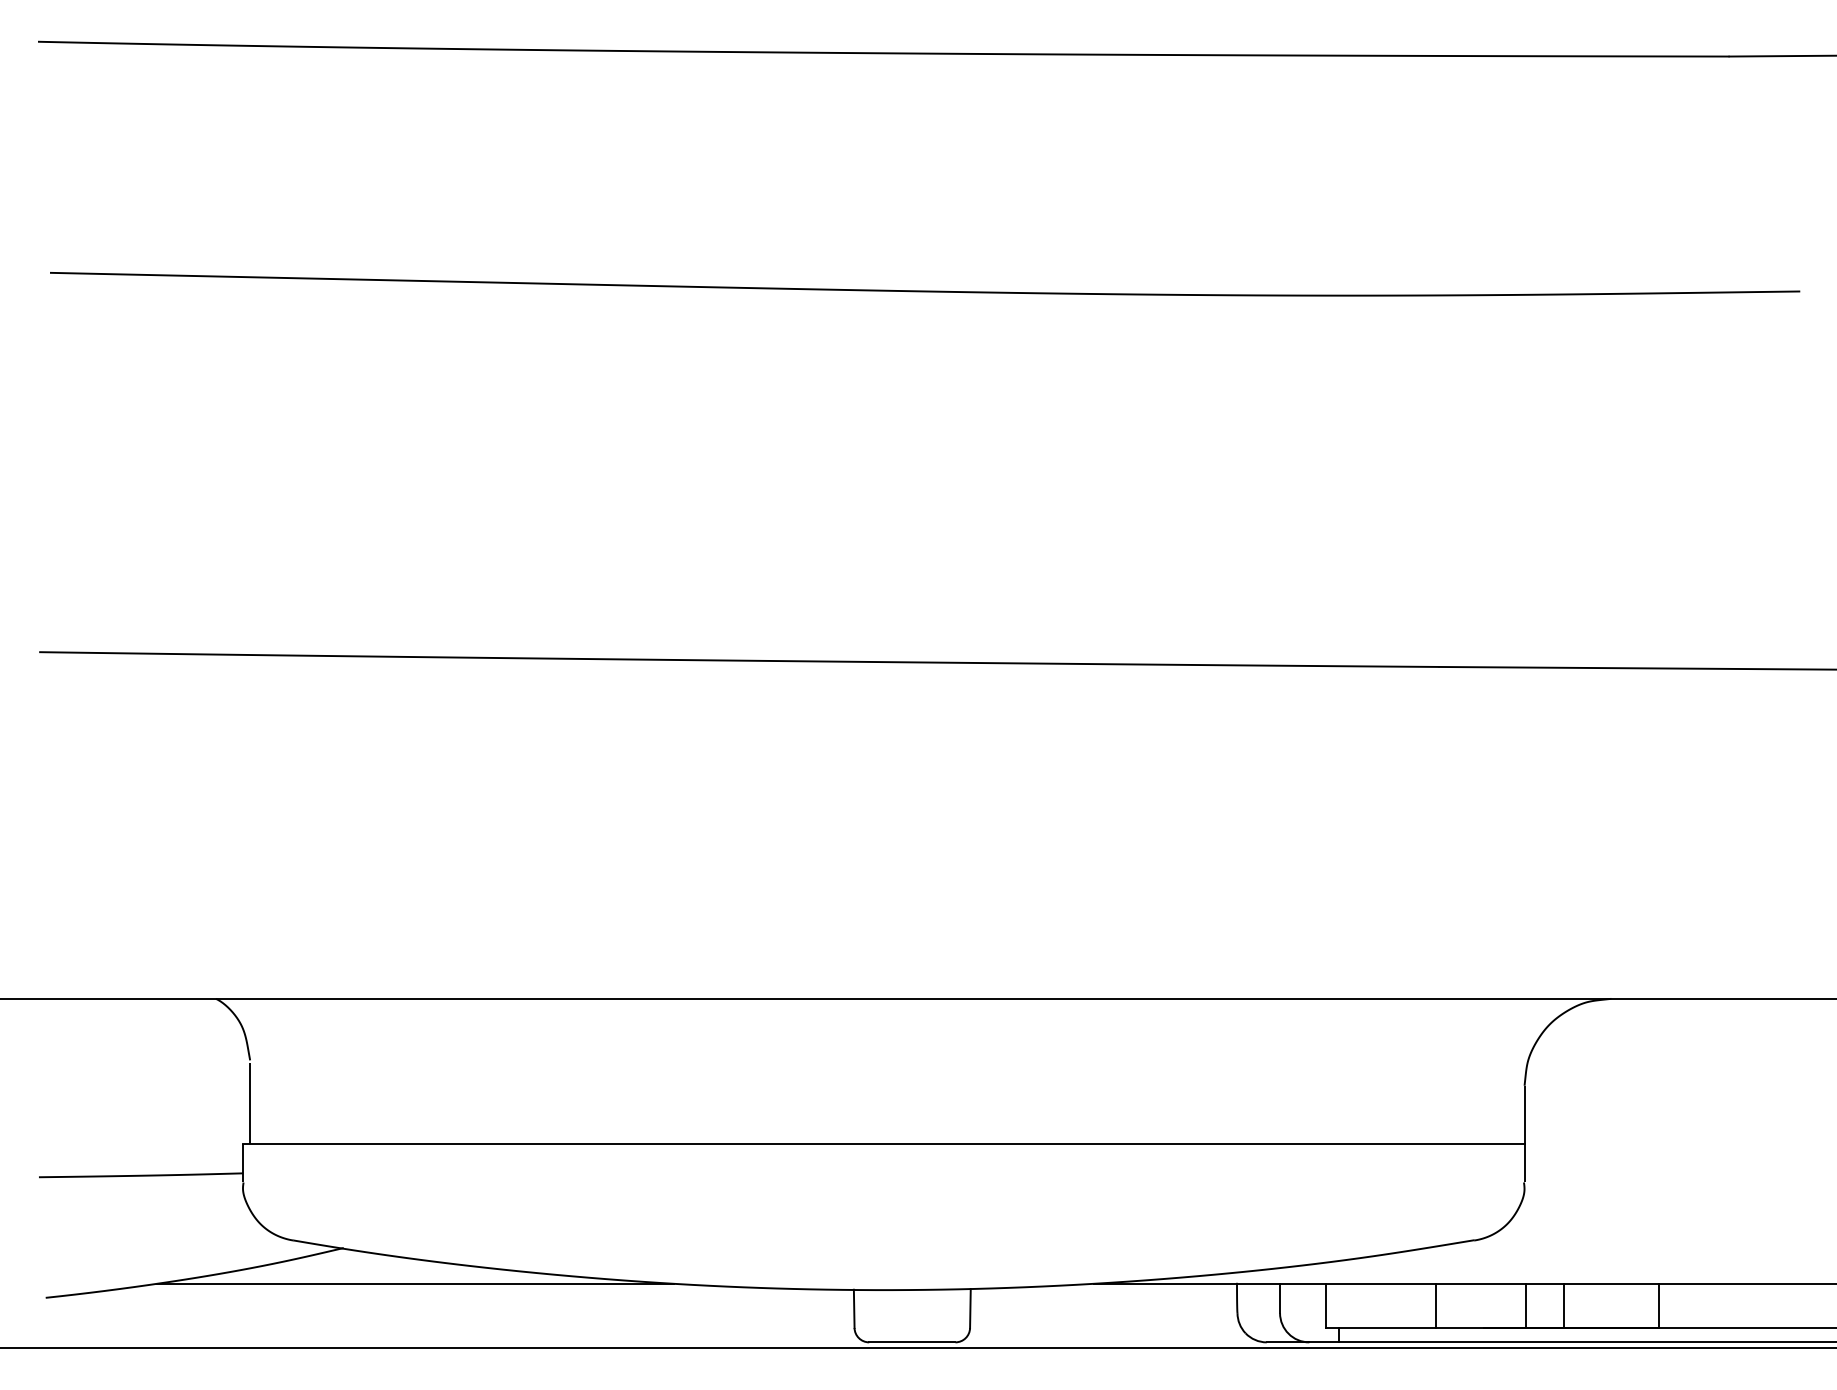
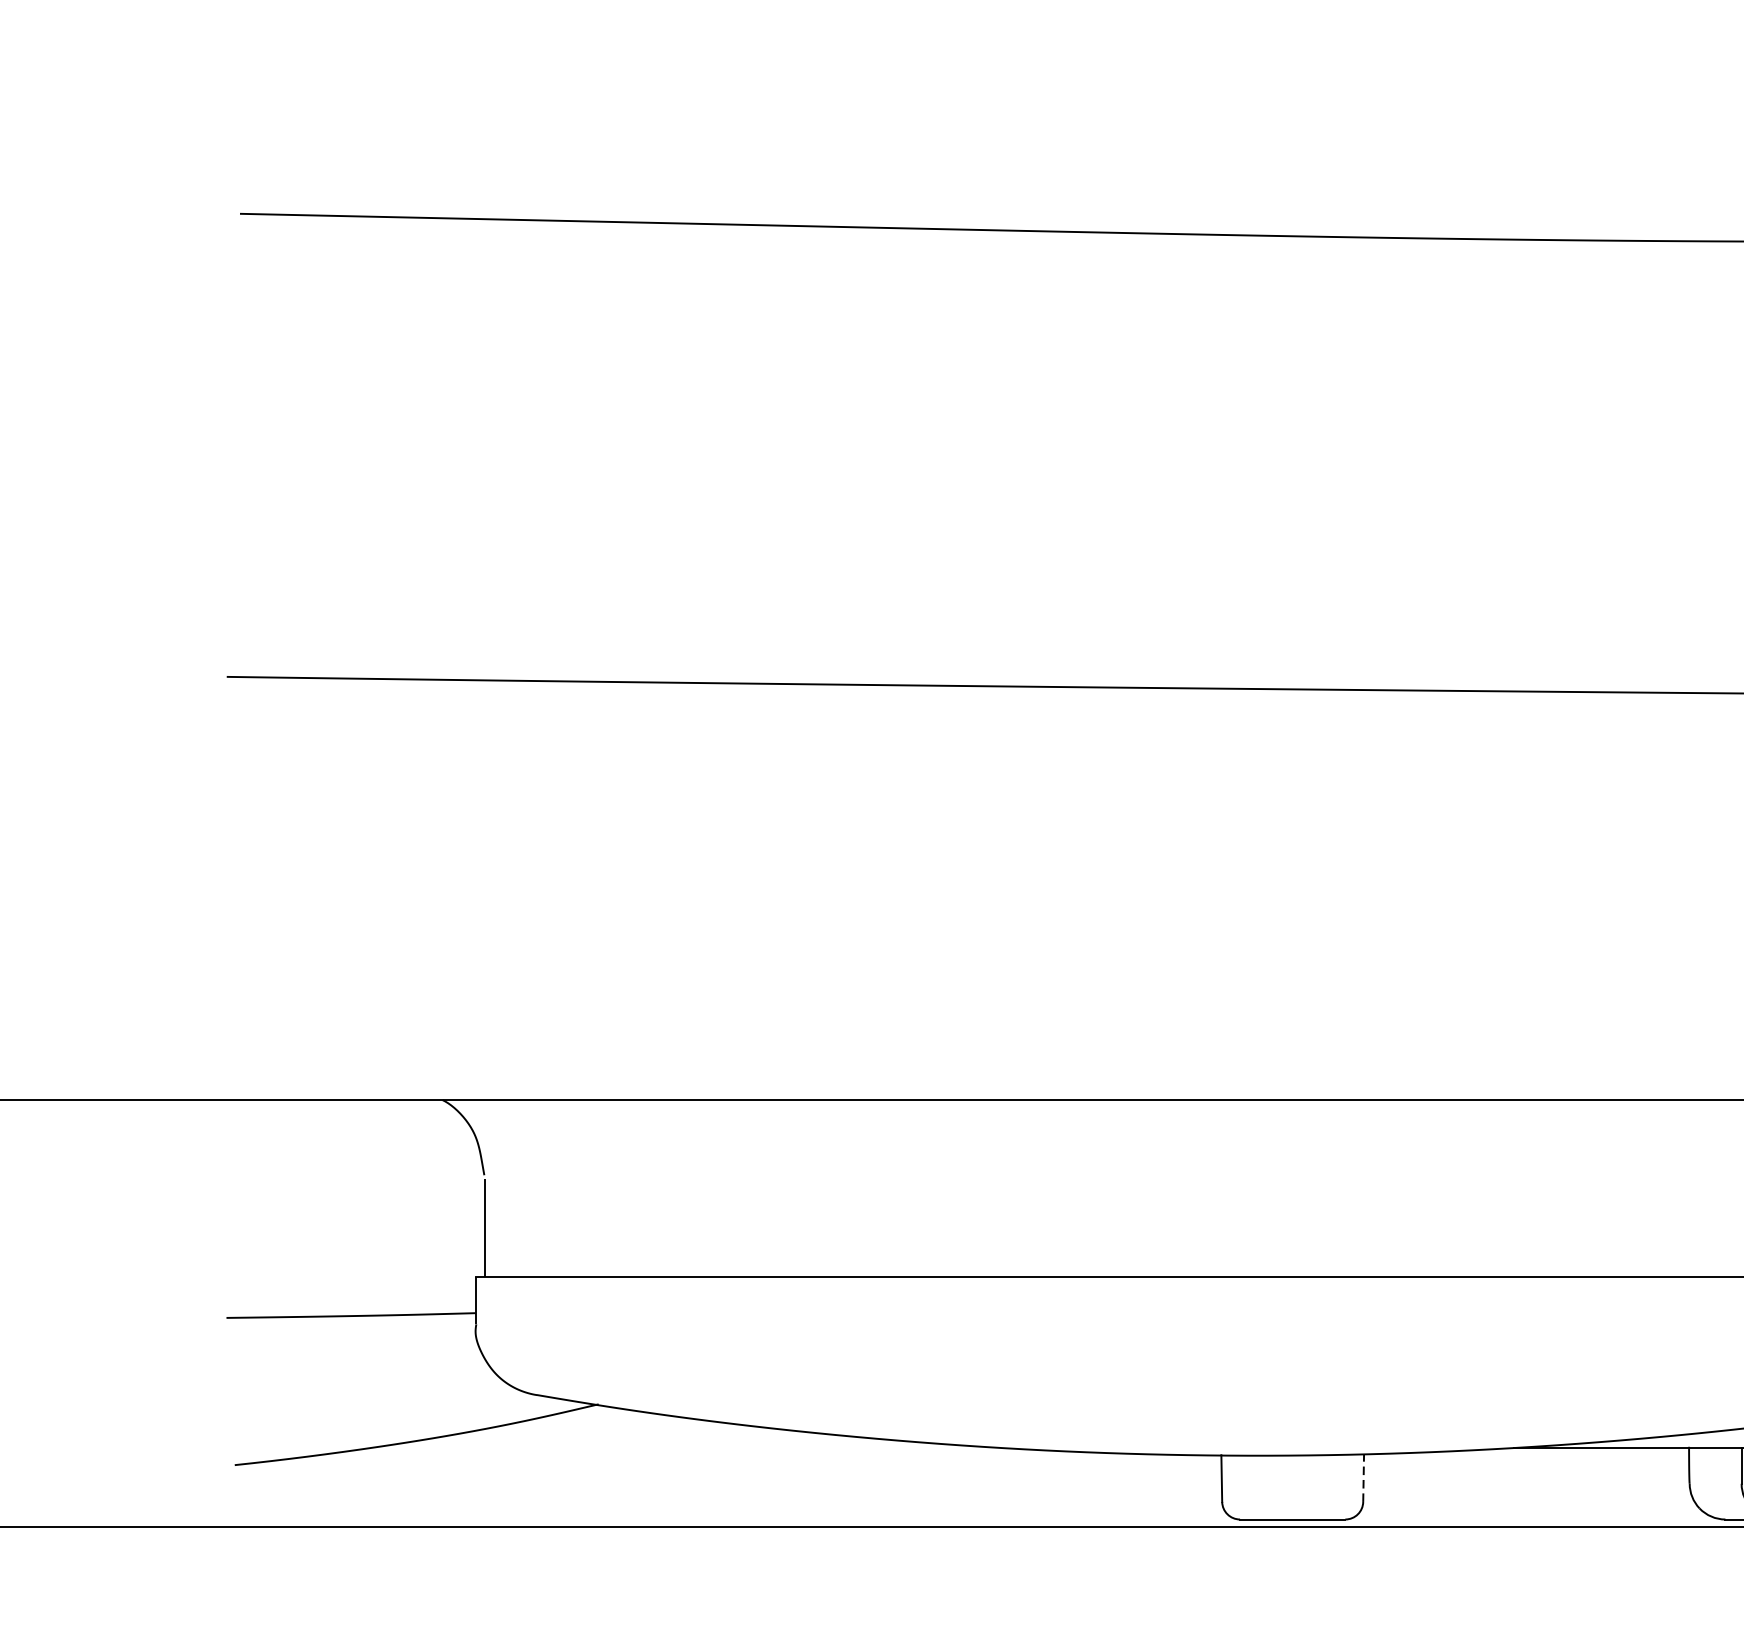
line: (415, 1283) -> (686, 1447), removed
line: (970, 1308) -> (1363, 1478), solid -> dashed

